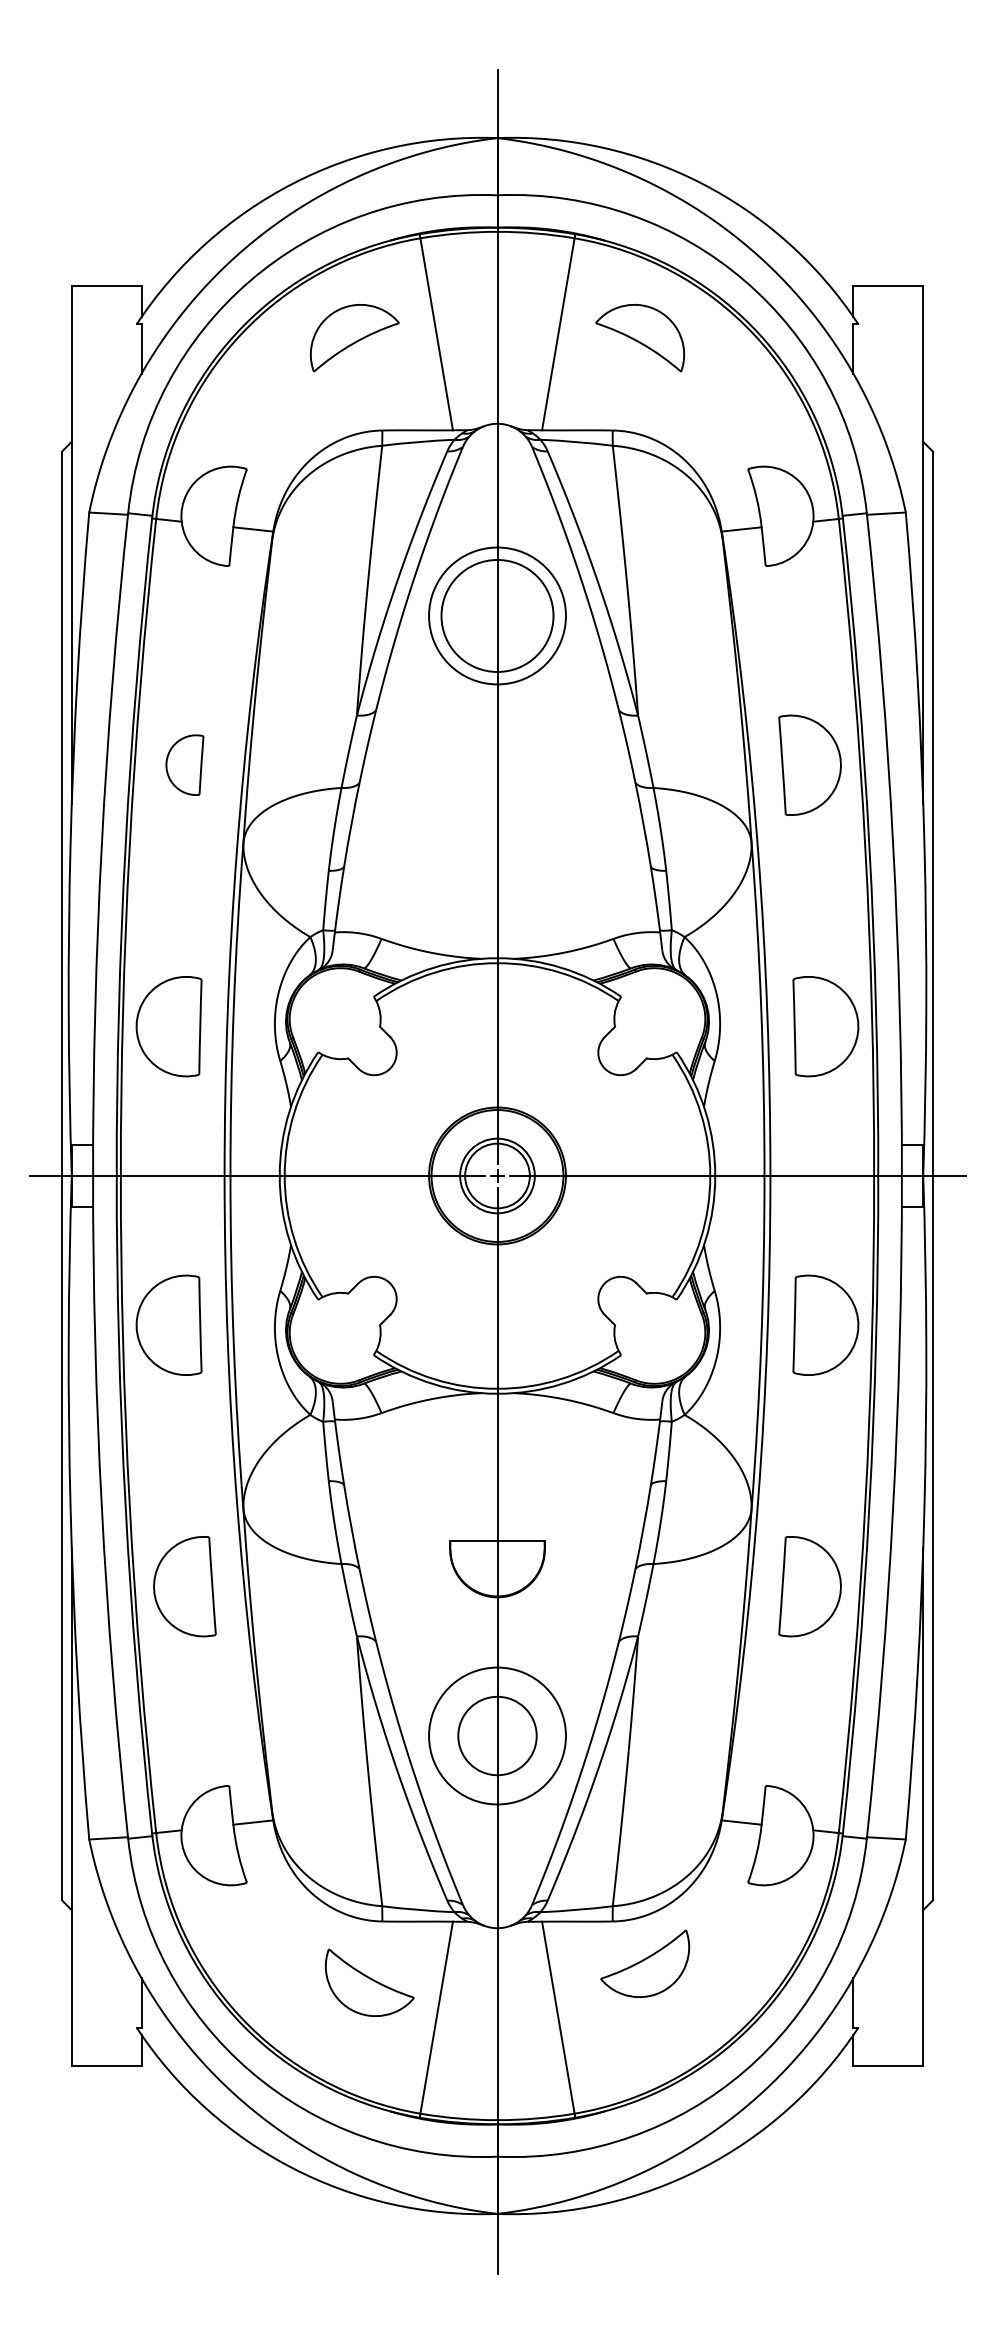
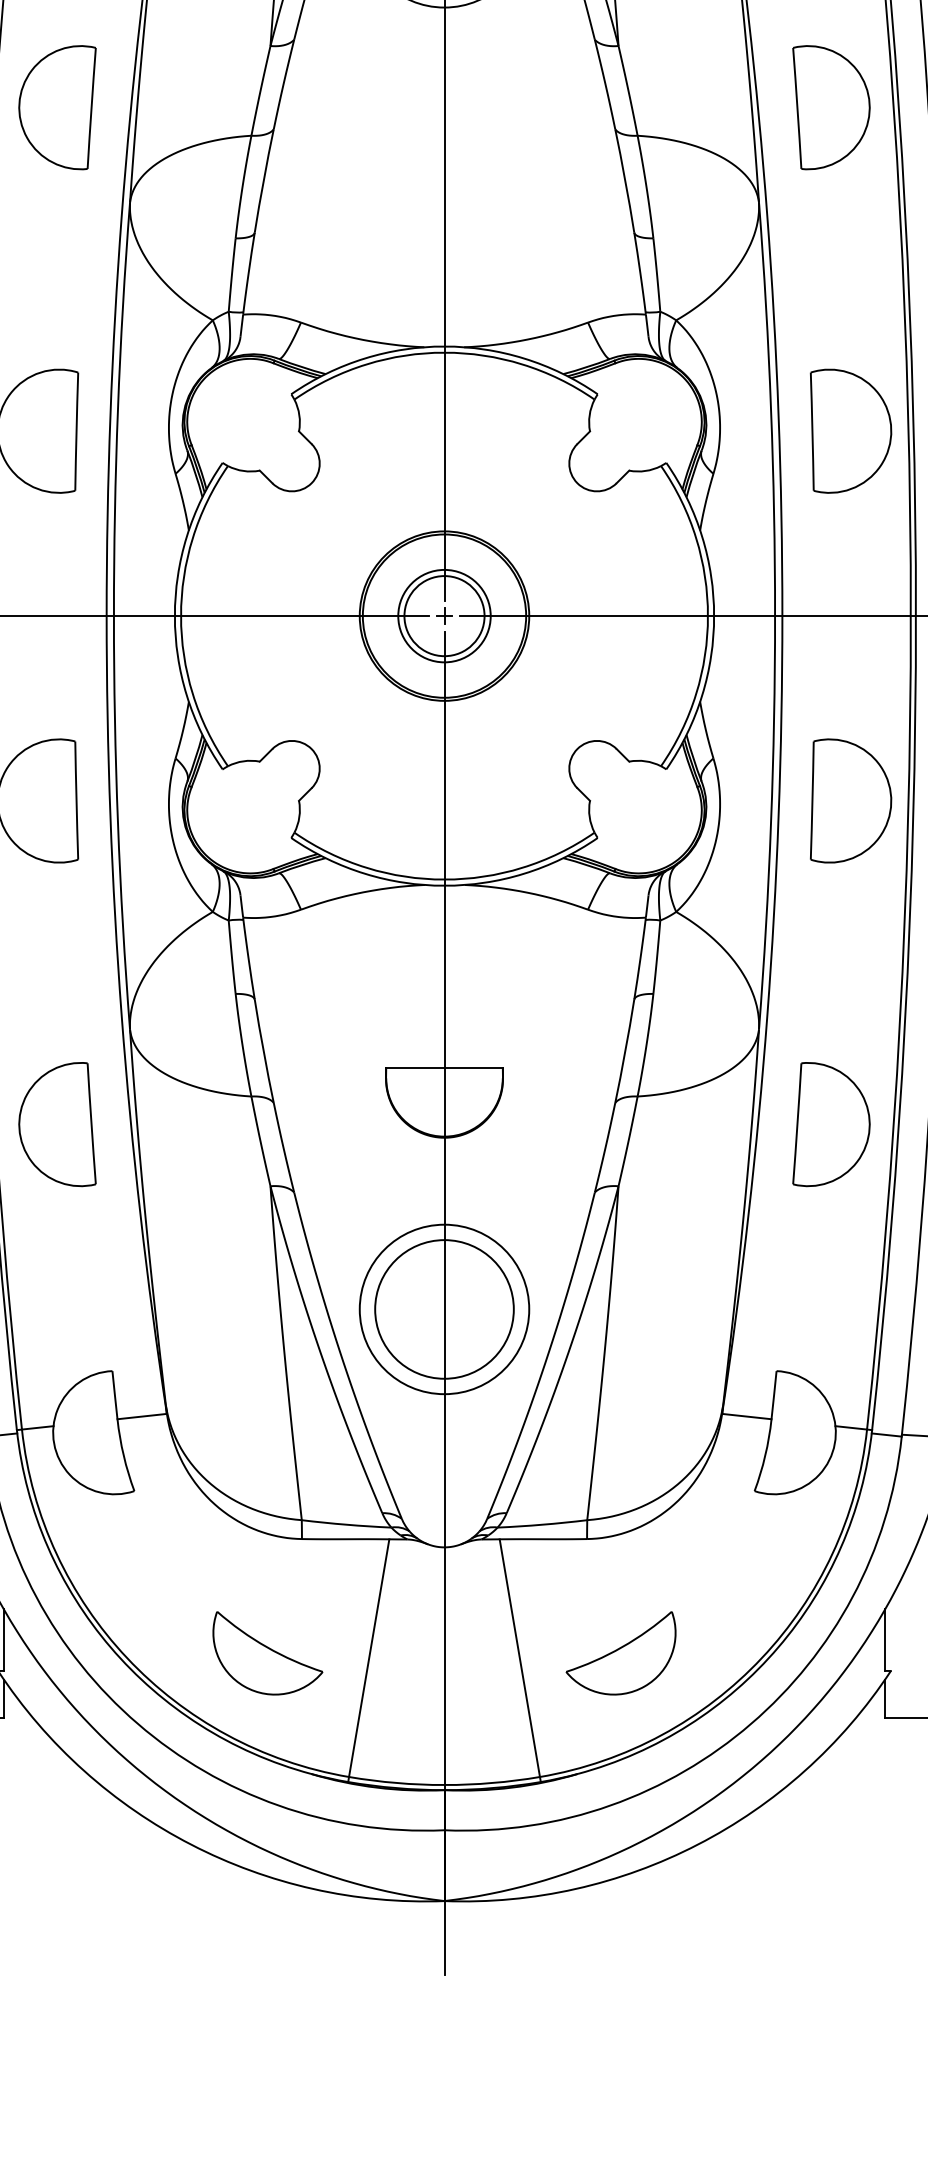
part: (184, 764) -> (57, 106), size x1.67
circle: (497, 1736) -> (444, 1310), size x1.43
part: (645, 1963) -> (621, 1652), moved
part: (369, 1982) -> (267, 1652), moved

